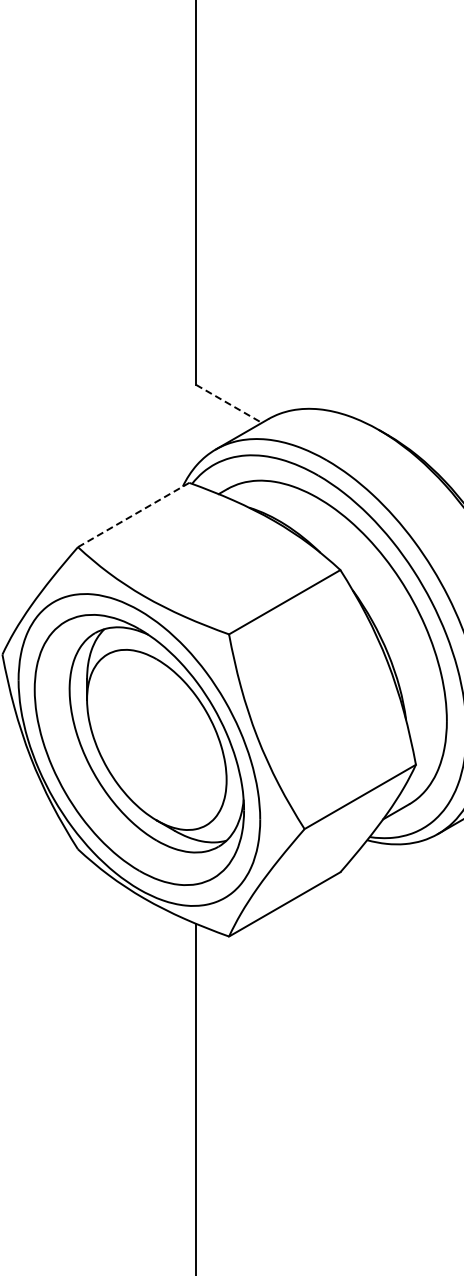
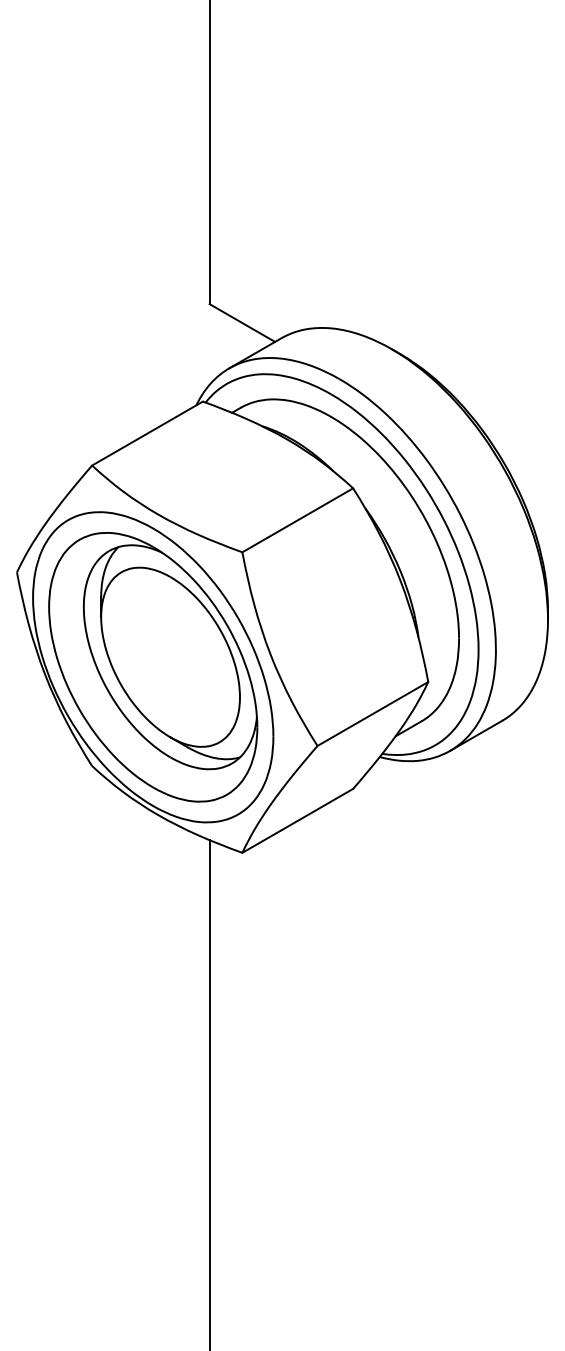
line: (229, 404) -> (242, 323), dashed -> solid
line: (133, 514) -> (147, 433), dashed -> solid

